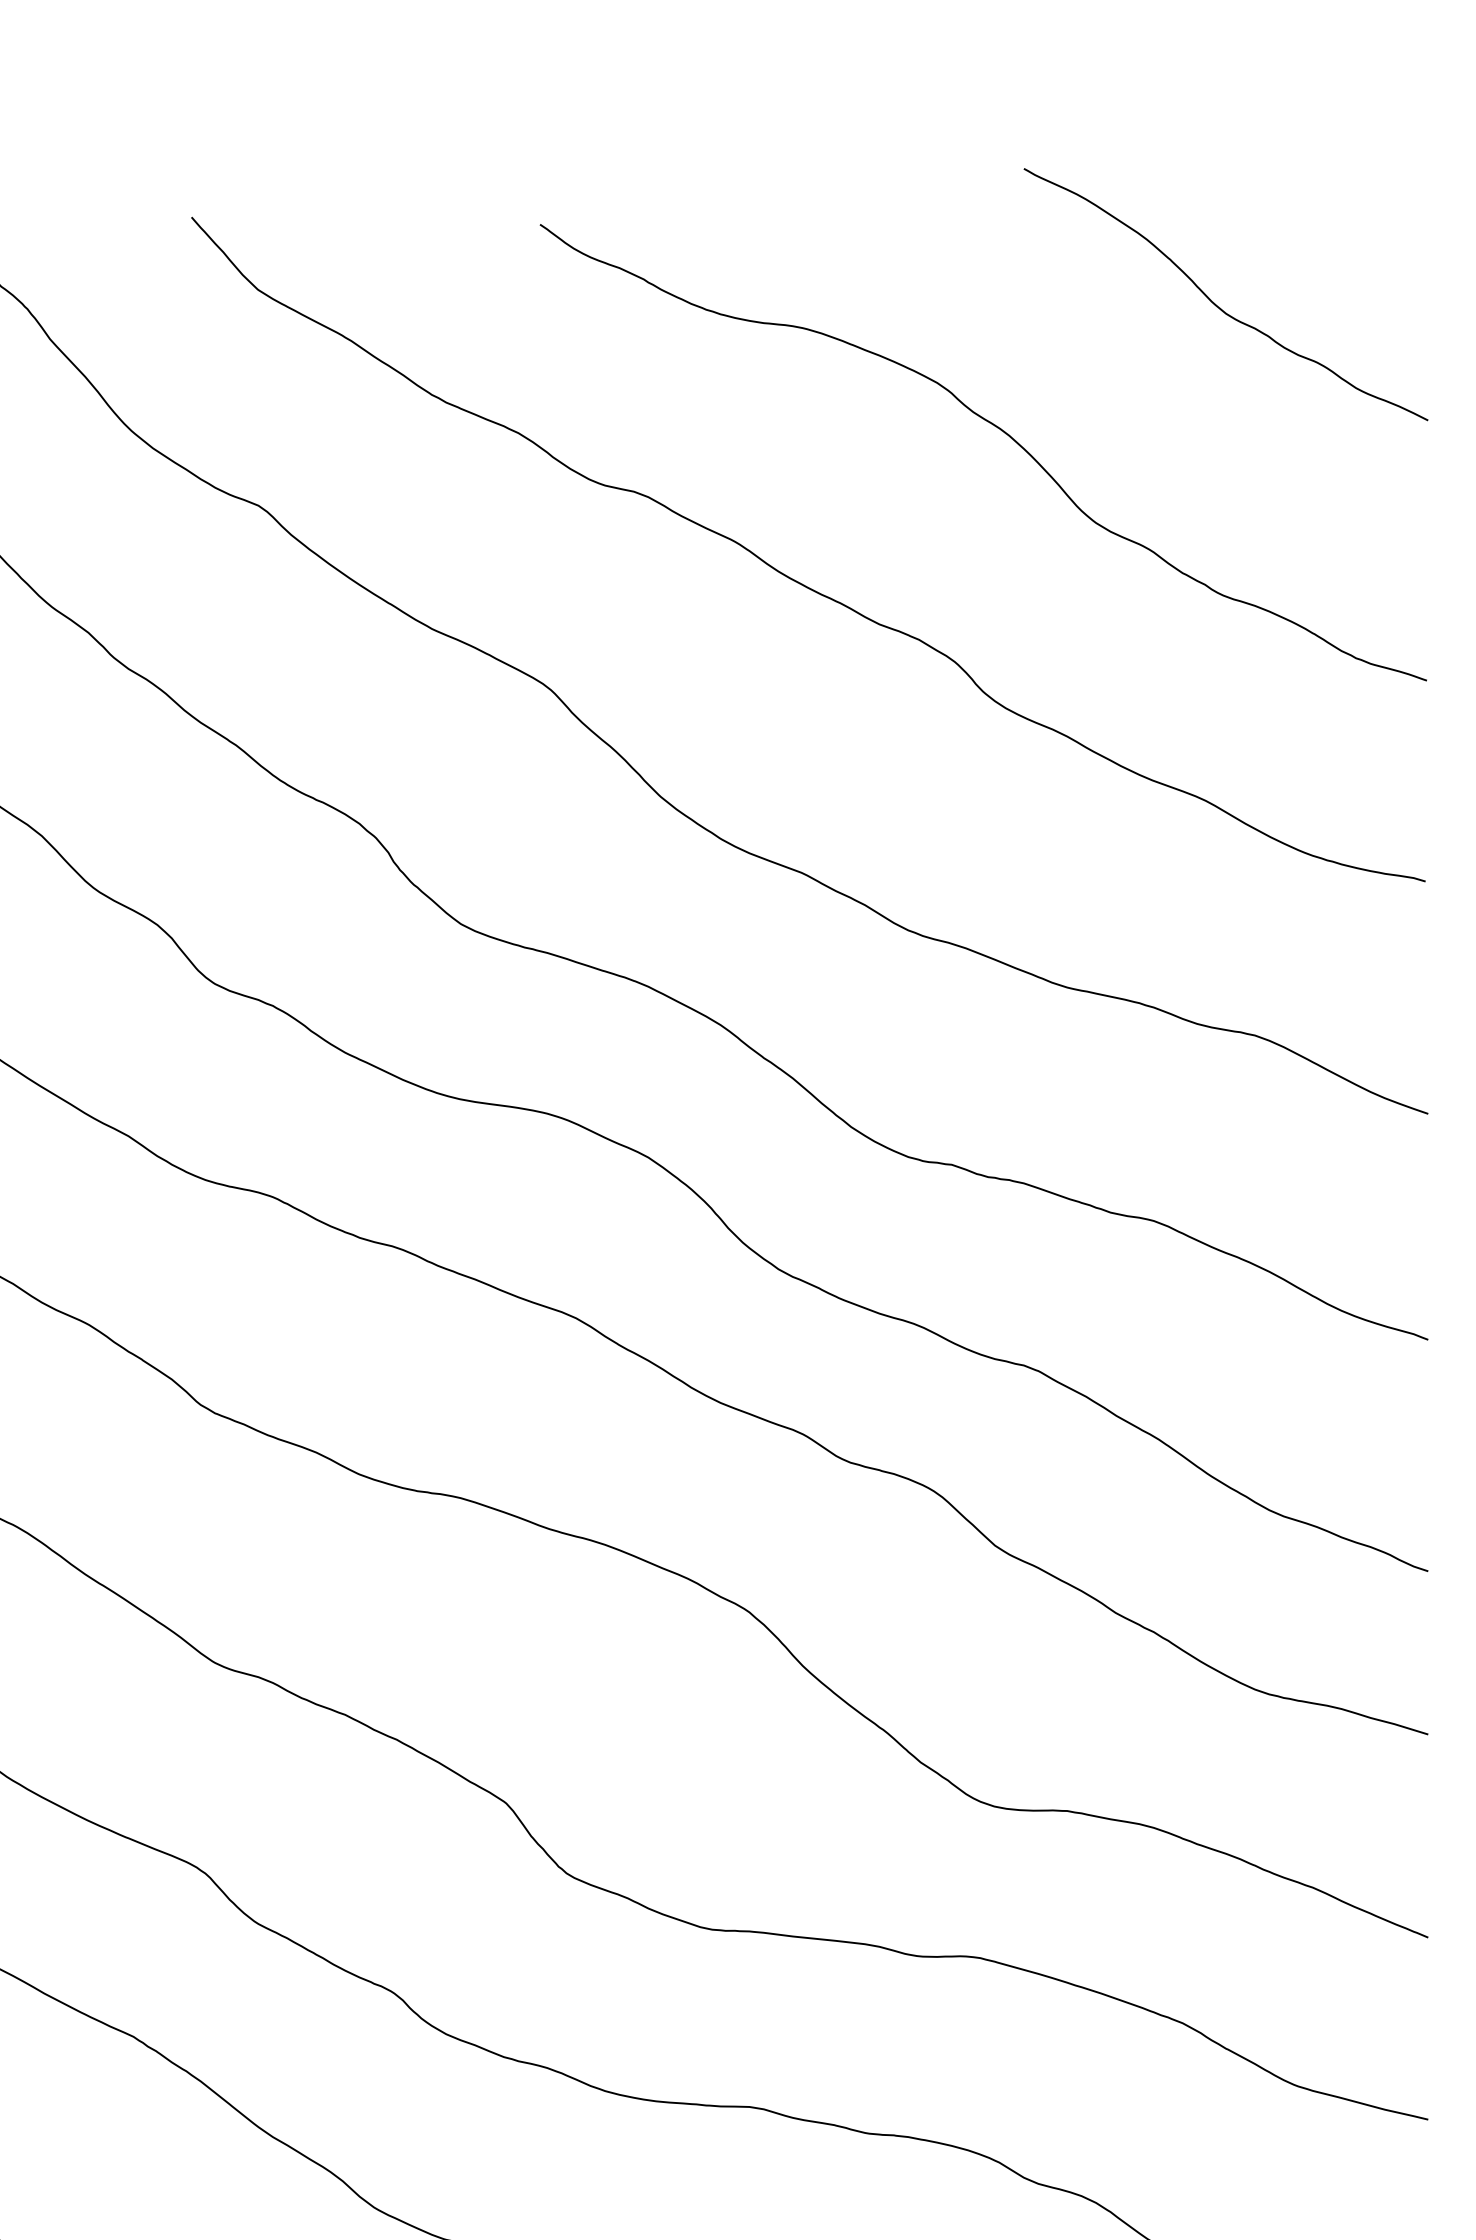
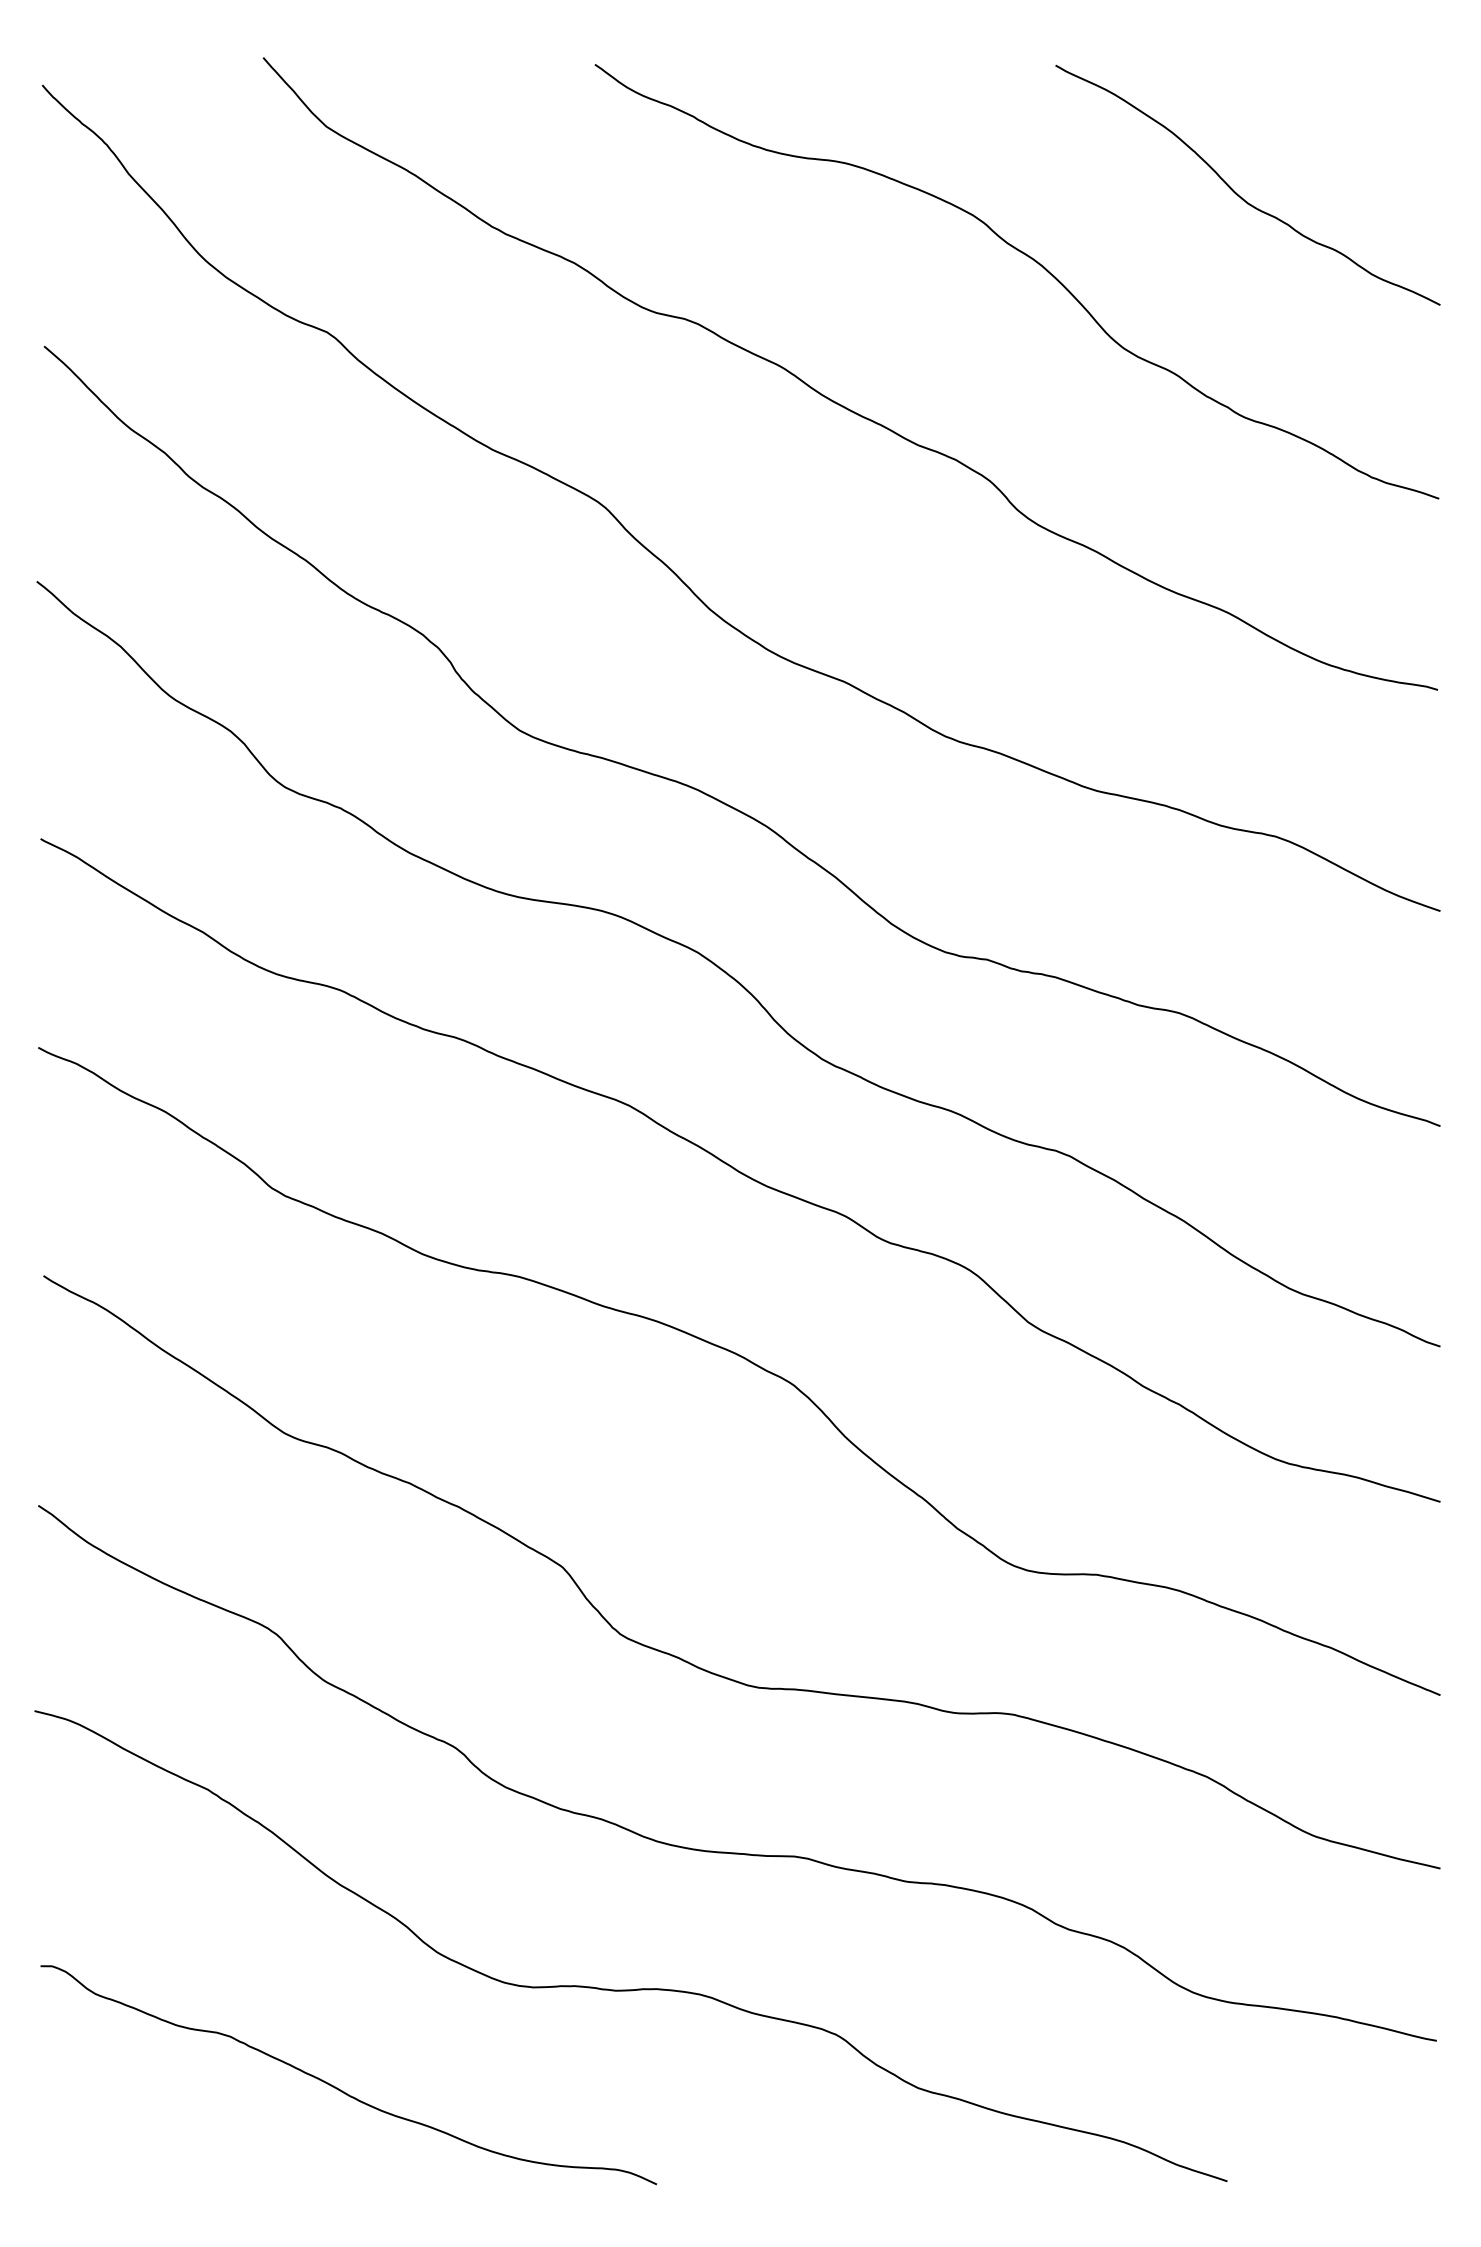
curve: (1219, 306) -> (1241, 196), moved

